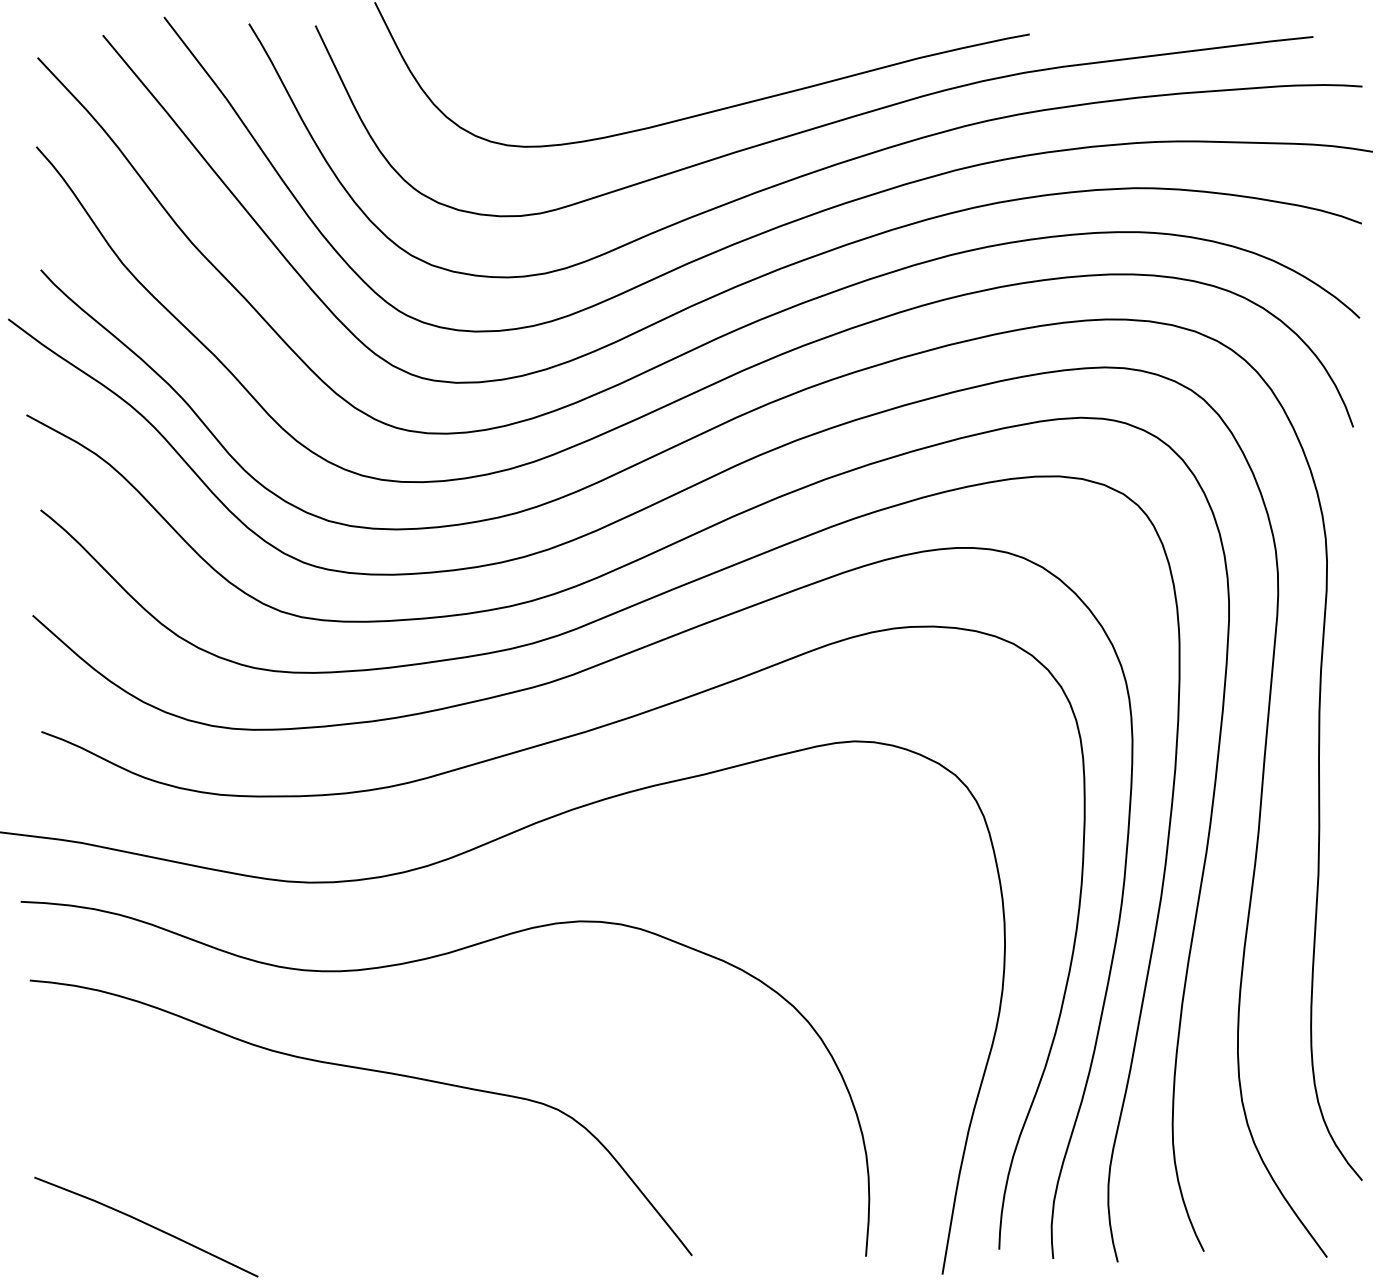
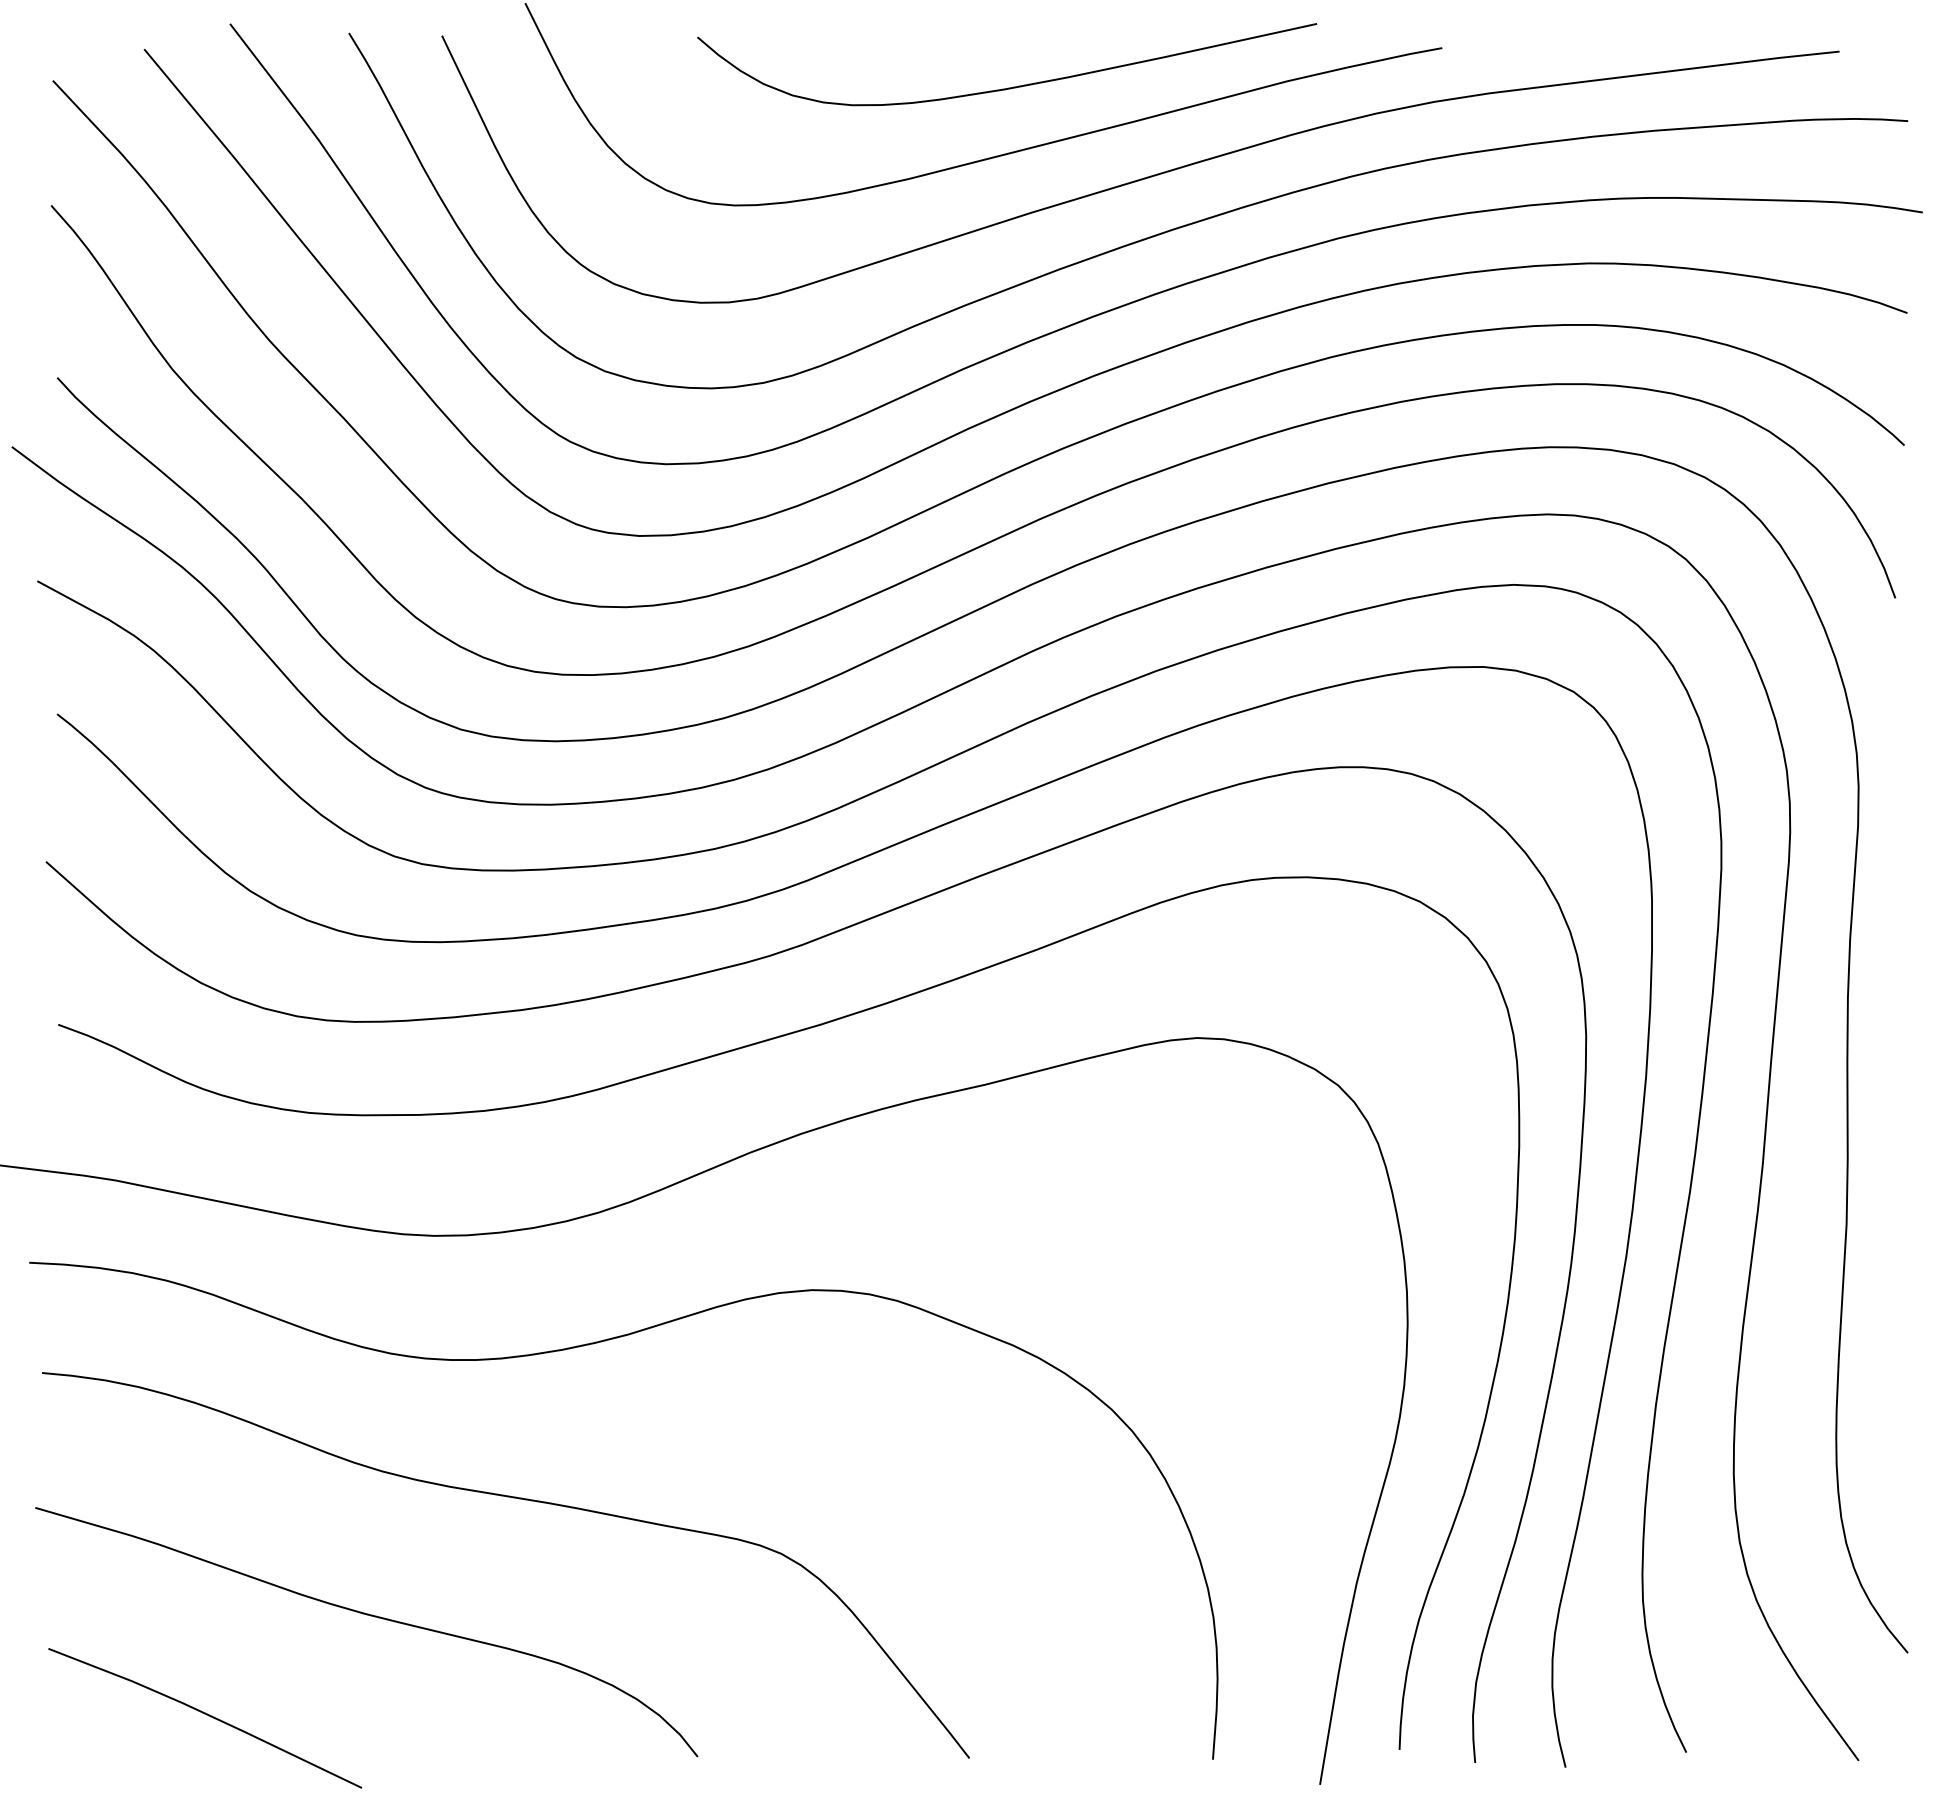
curve: (723, 61) -> (1013, 86), added
curve: (264, 1154) -> (370, 1616), added

